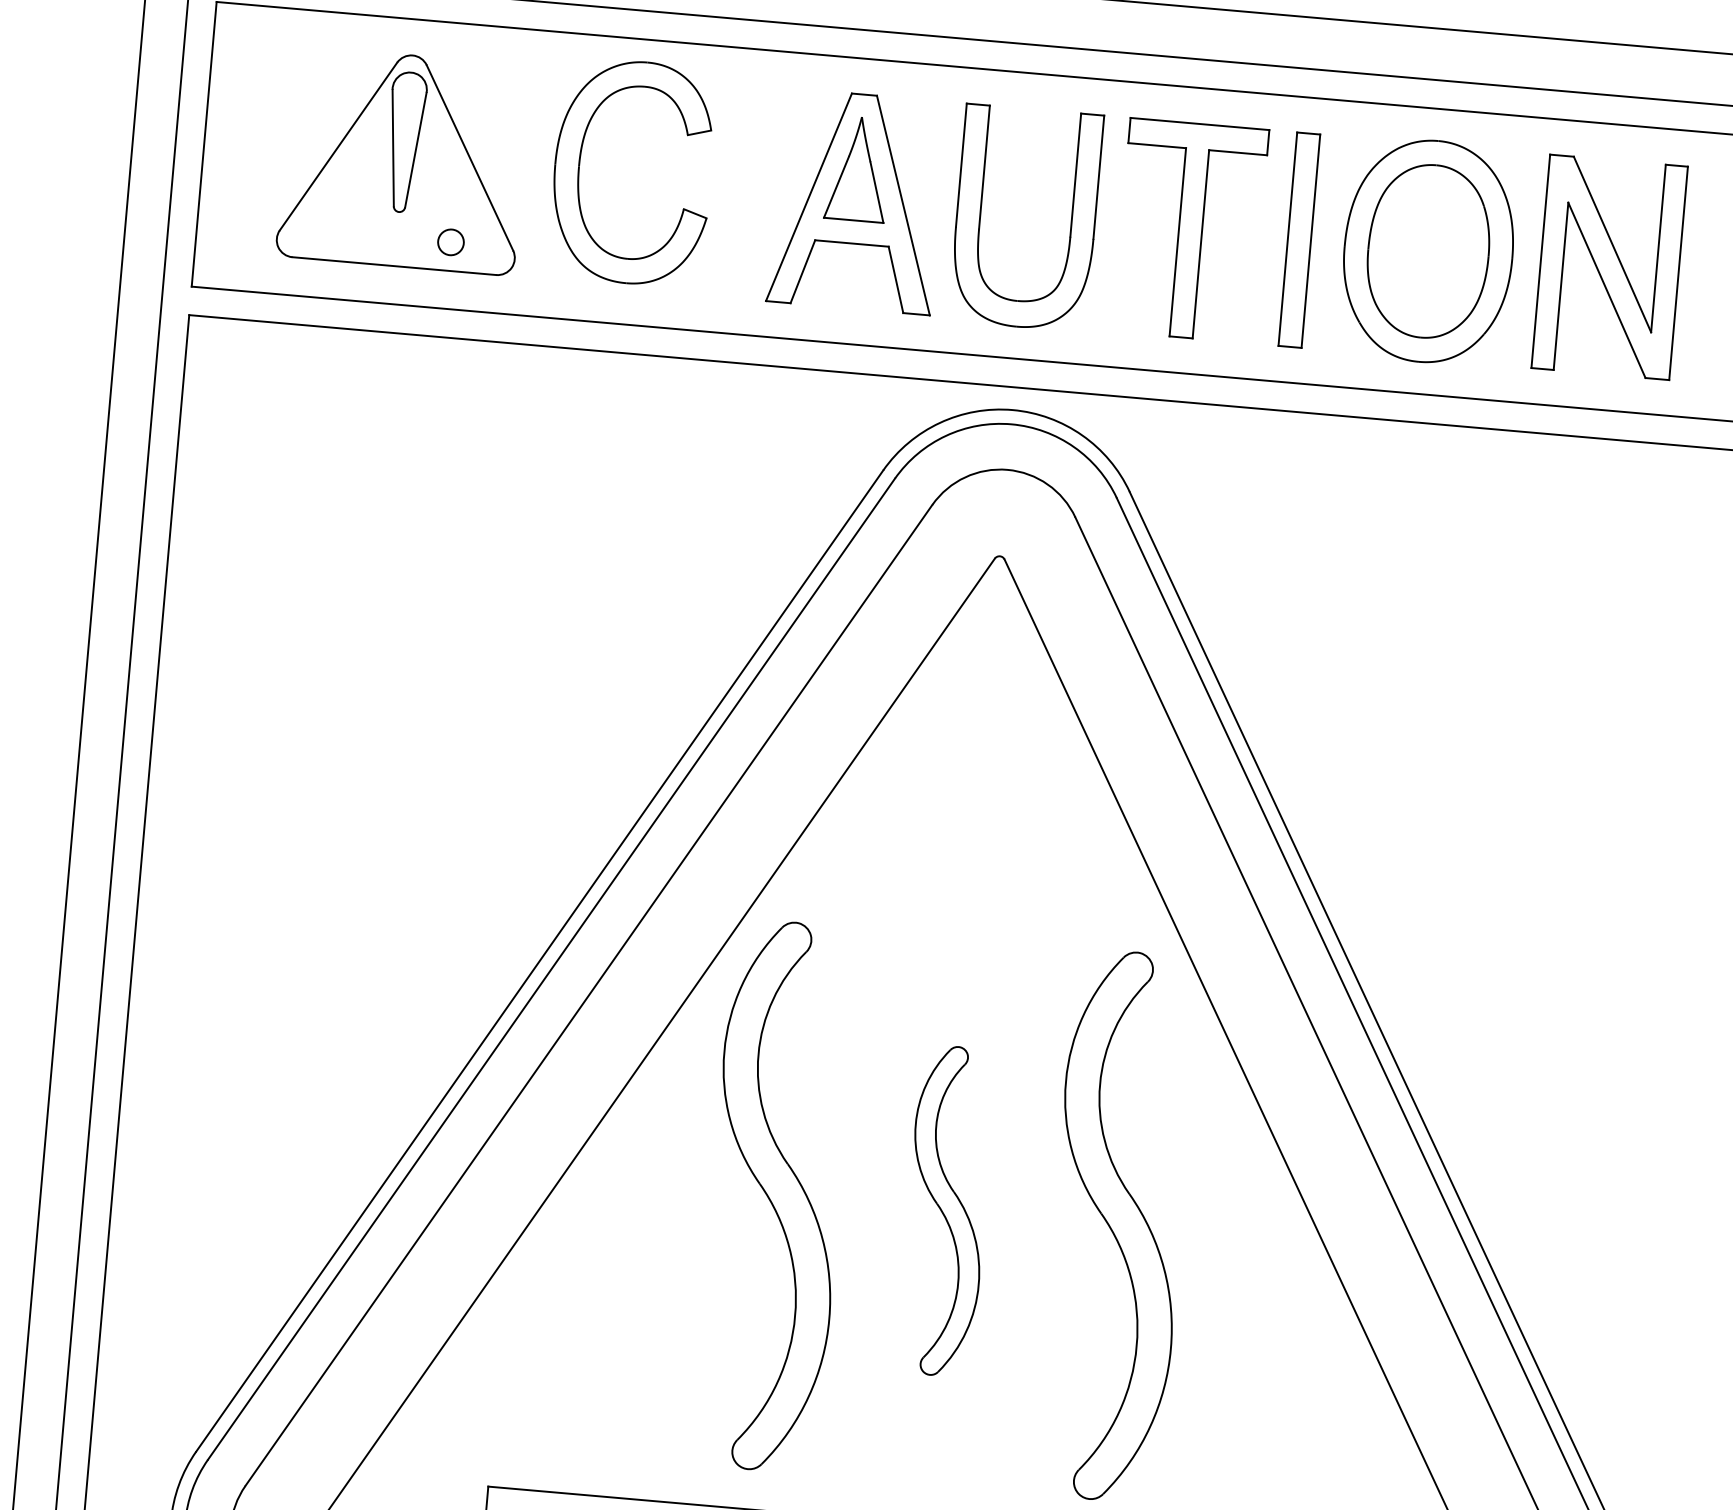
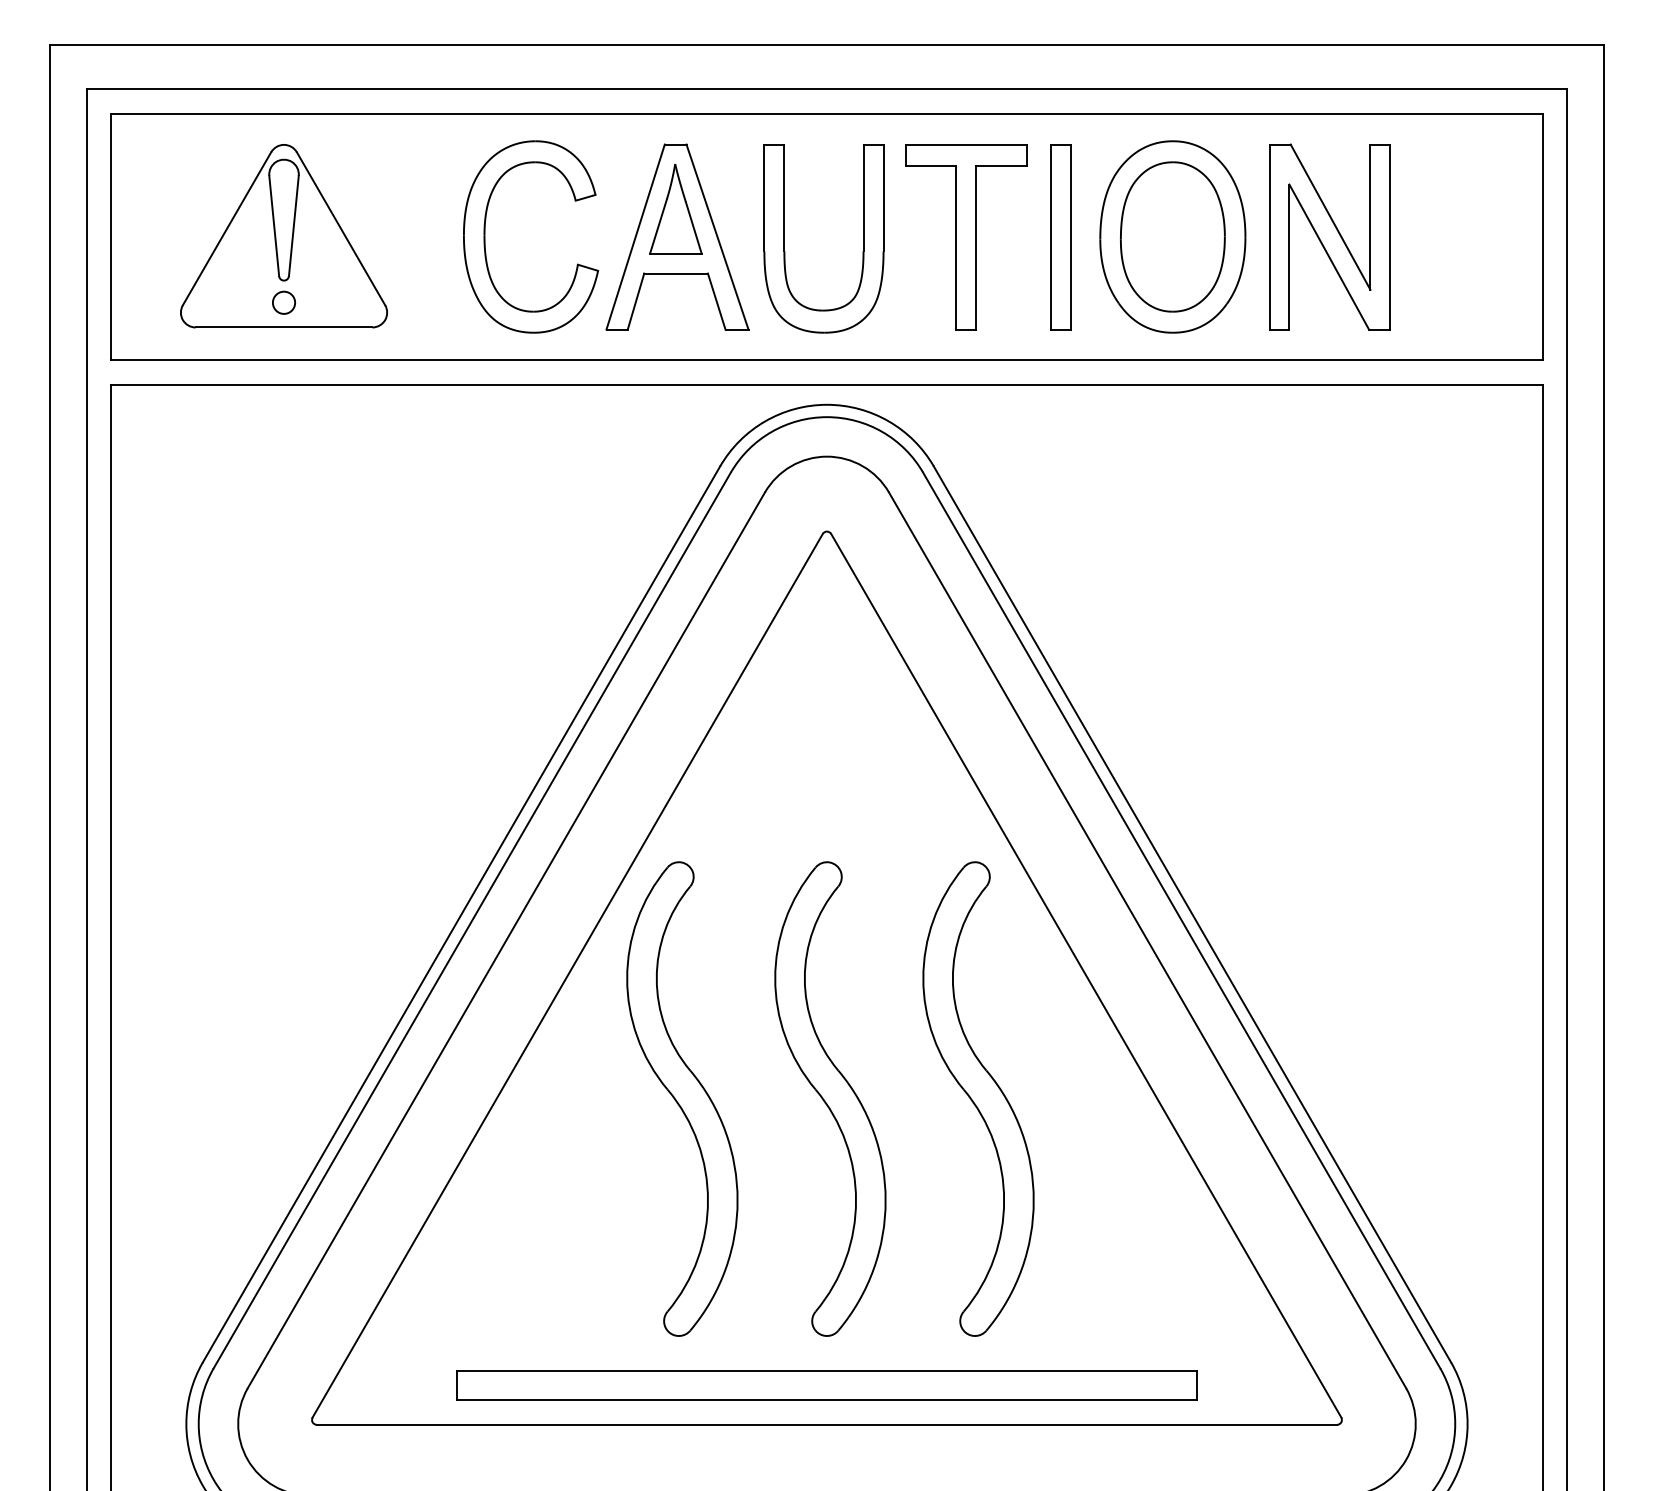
part: (580, 167) -> (485, 236), moved
circle: (450, 241) -> (283, 302), moved
part: (946, 1210) -> (830, 1098), size x1.67

